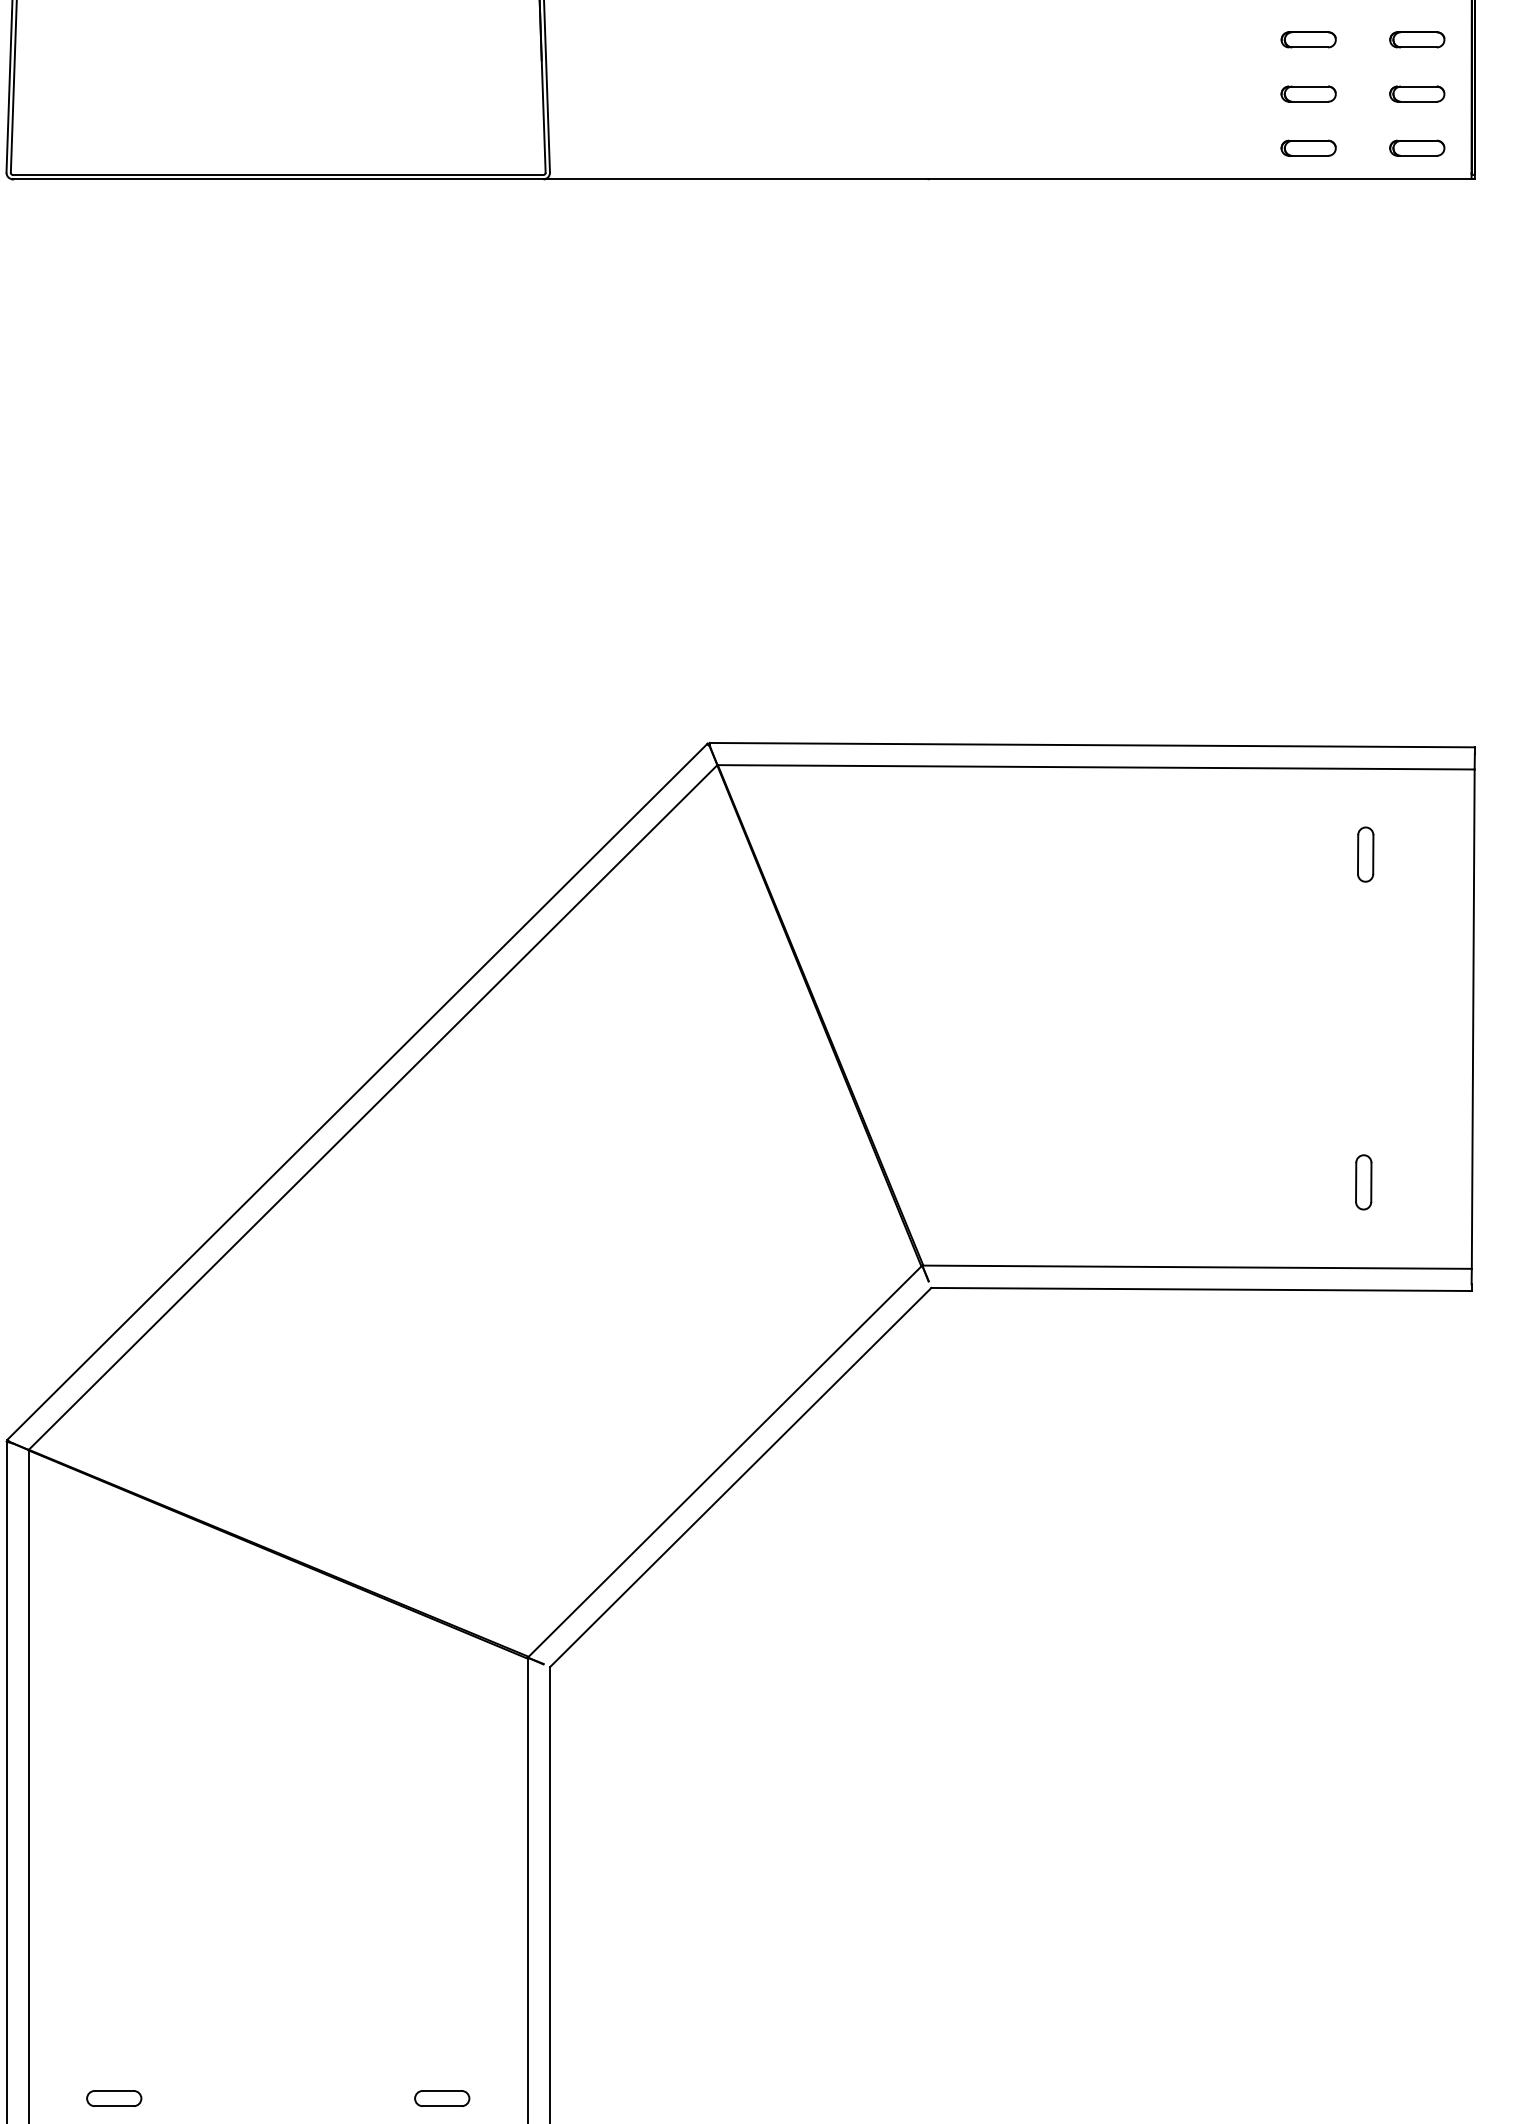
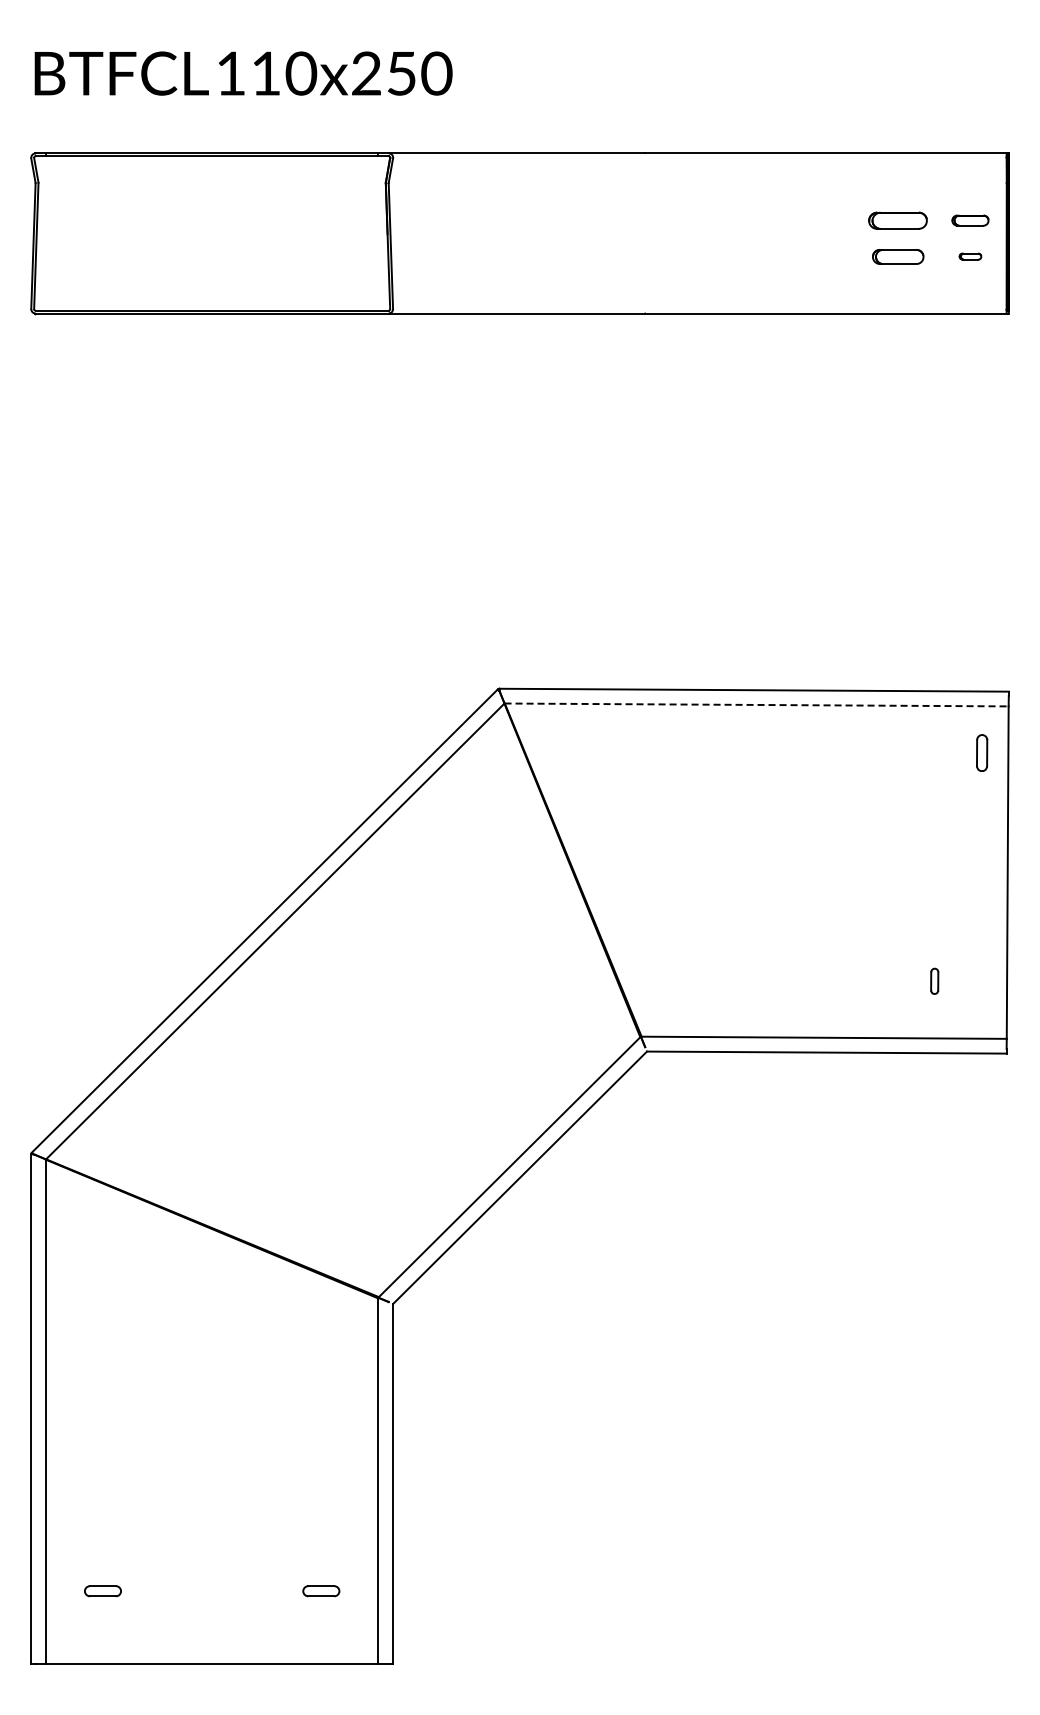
part: (1309, 39) -> (898, 220), size x1.6
part: (1307, 93) -> (897, 256), size x1.4
part: (1417, 93) -> (970, 256), size x0.6
part: (1307, 147) -> (897, 292), removed
part: (1417, 147) -> (970, 292), removed
line: (1097, 766) -> (757, 704), solid -> dashed
part: (1366, 853) -> (982, 752), moved
part: (1363, 1182) -> (934, 981), size x0.7

